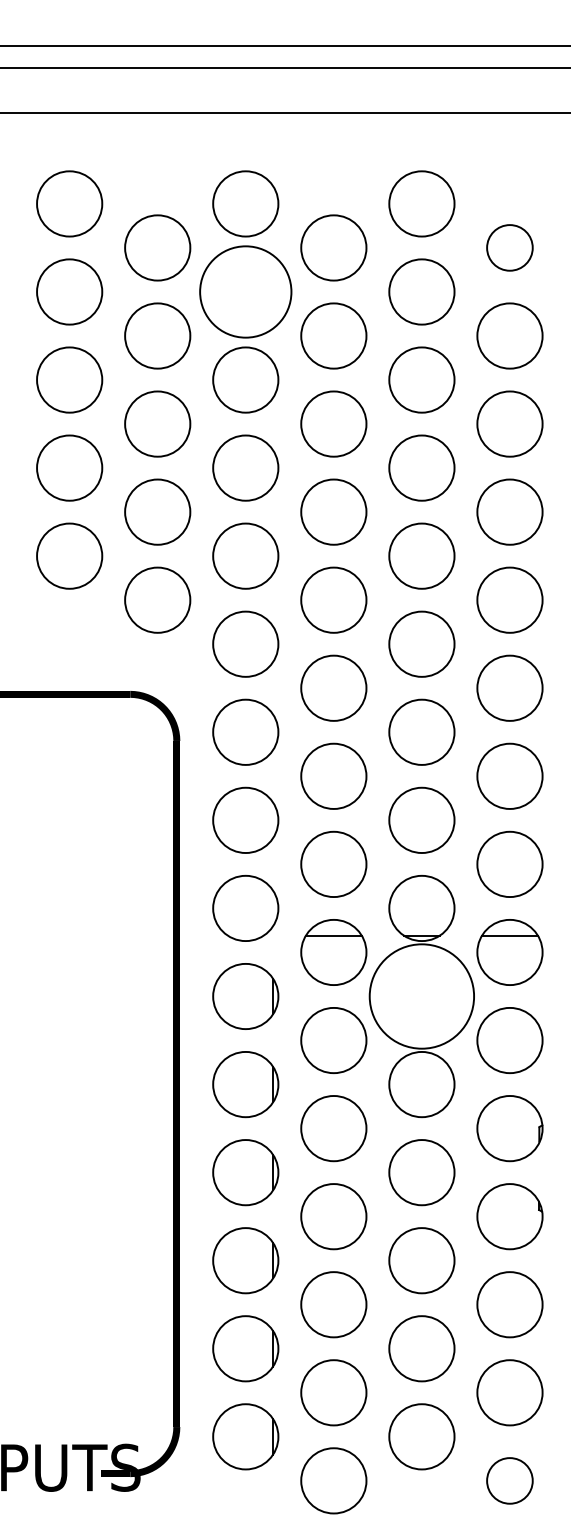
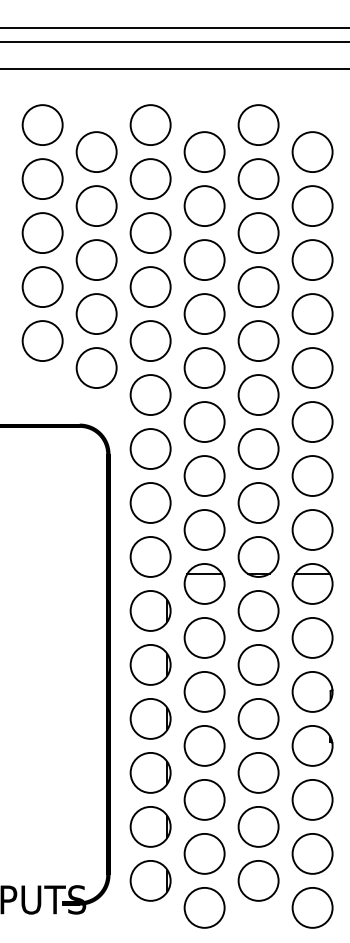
circle: (509, 246) -> (312, 151), size x1.43
circle: (245, 292) -> (150, 179), size x0.71
circle: (421, 995) -> (258, 610), size x0.62
circle: (509, 1480) -> (312, 907), size x1.43

